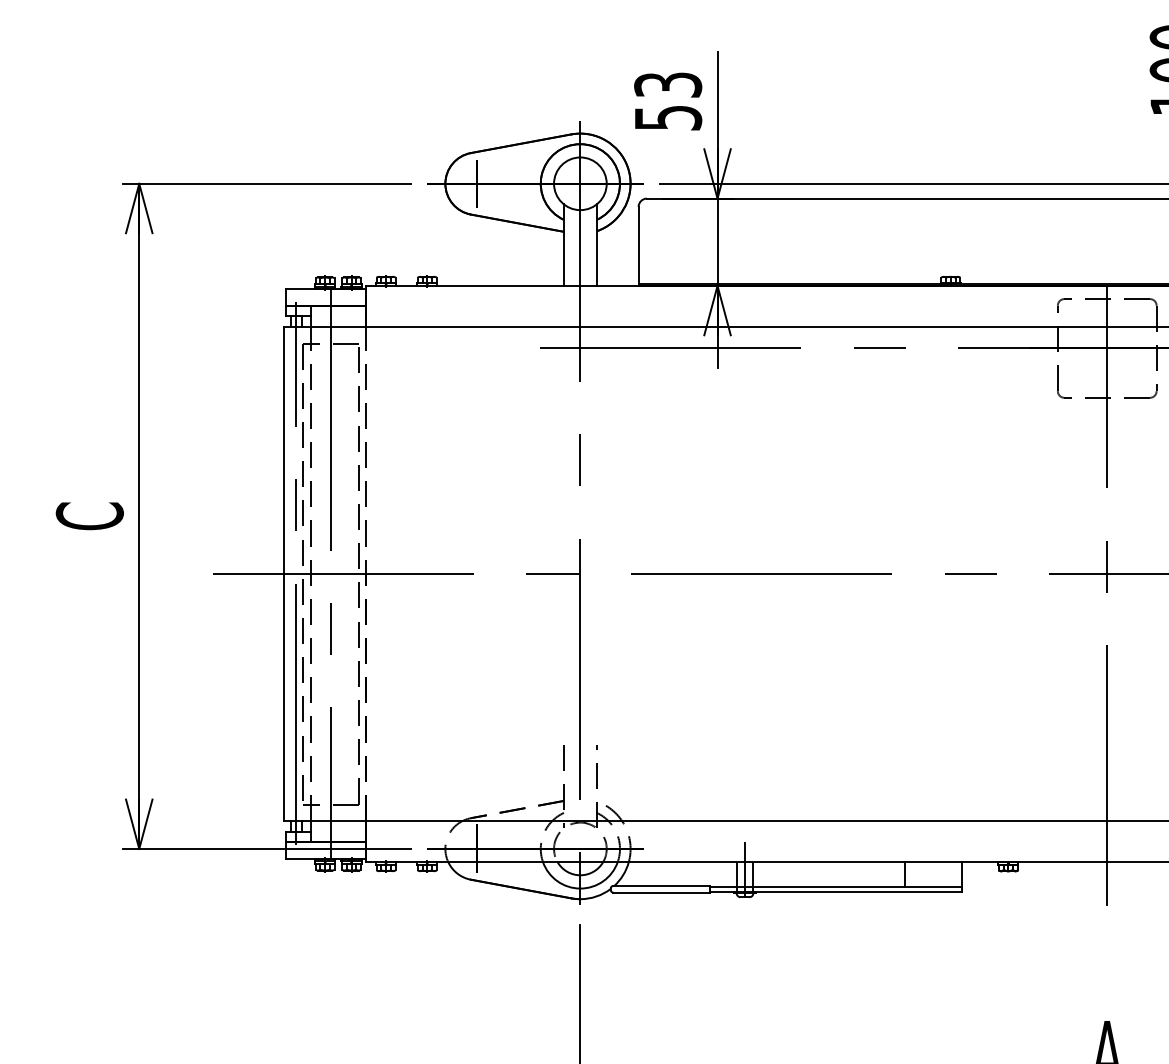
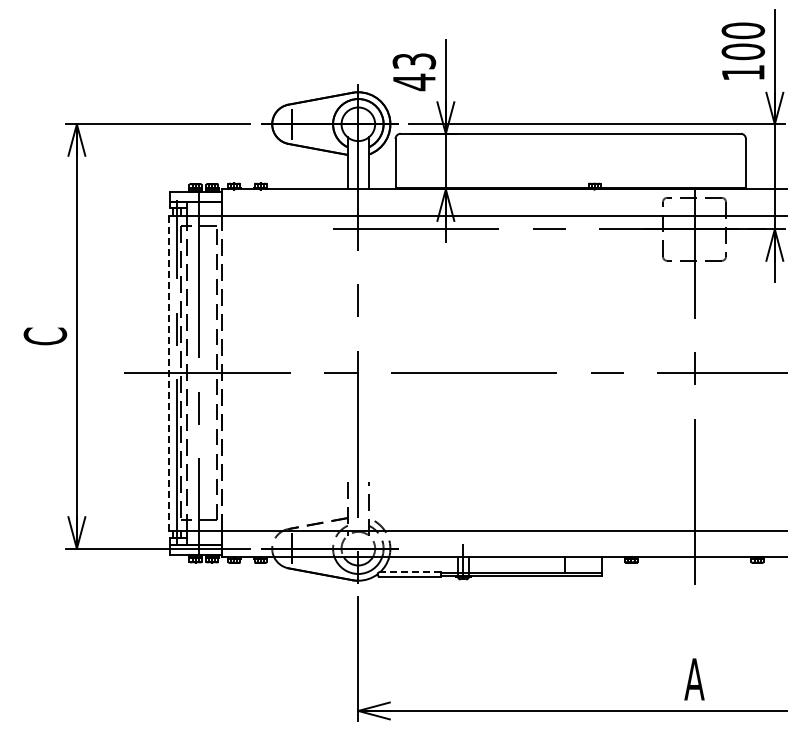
text: (668, 118) -> (414, 82), 53 -> 43
line: (284, 574) -> (169, 373), solid -> dashed
line: (662, 886) -> (410, 572), solid -> dashed

